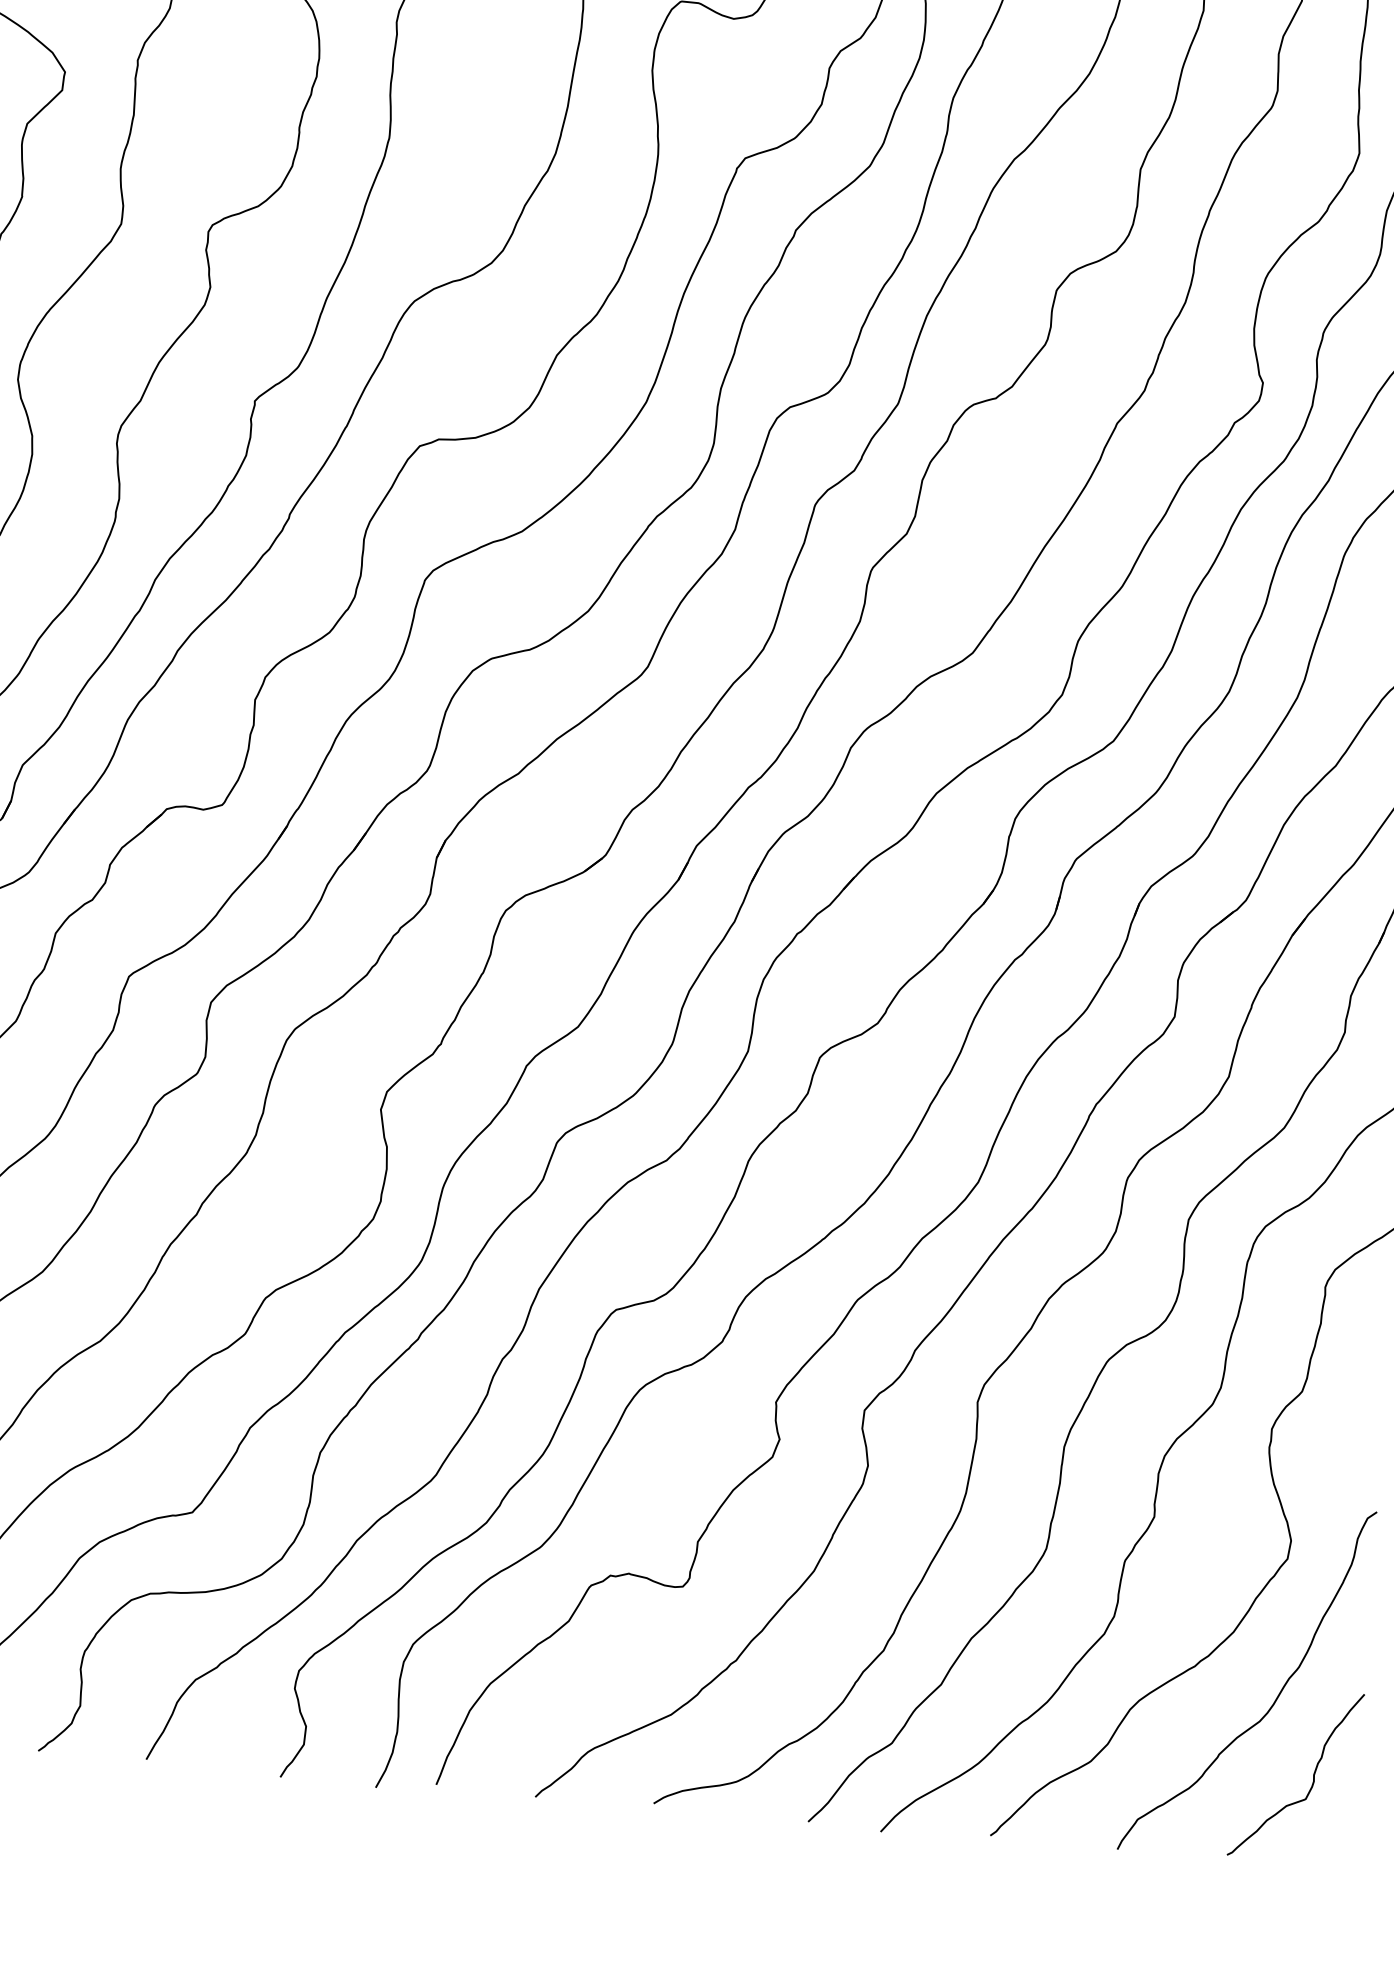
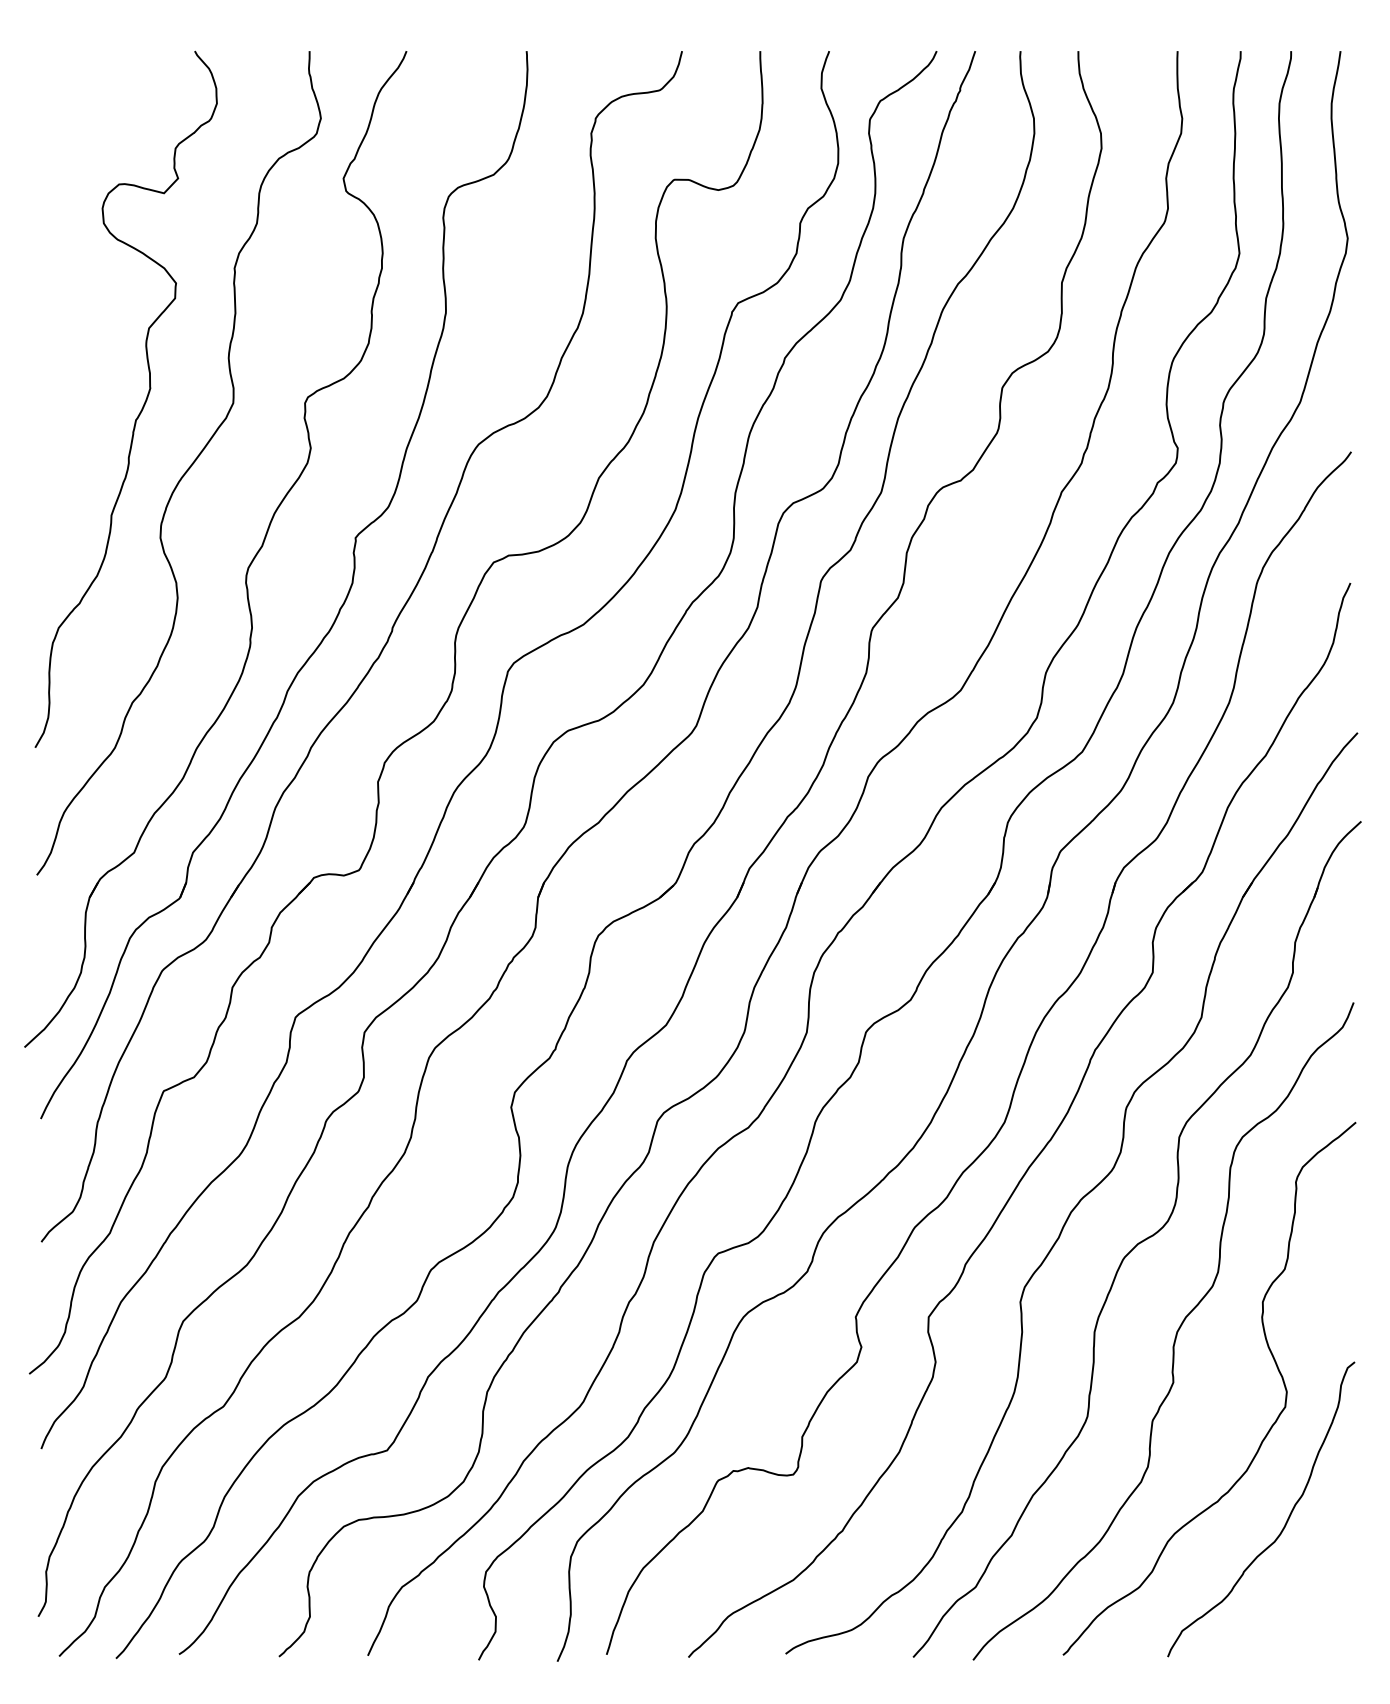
curve: (1313, 1776) -> (1322, 1582), removed

